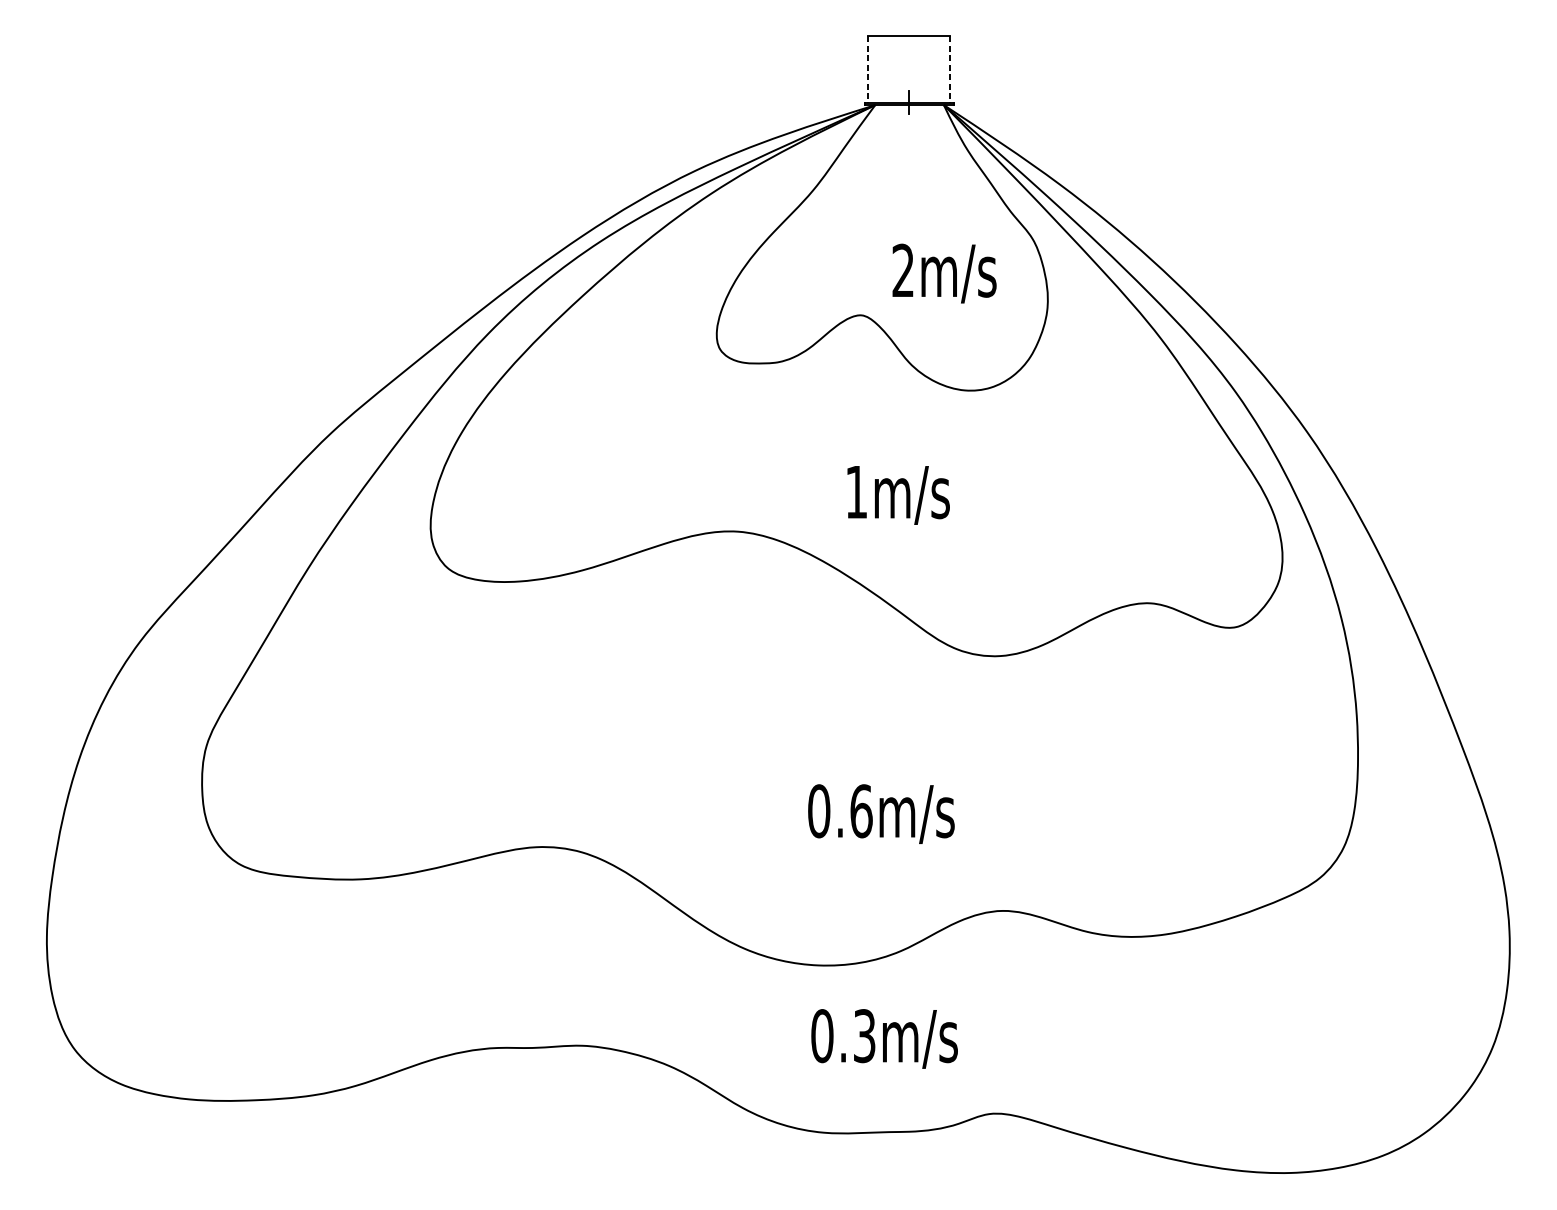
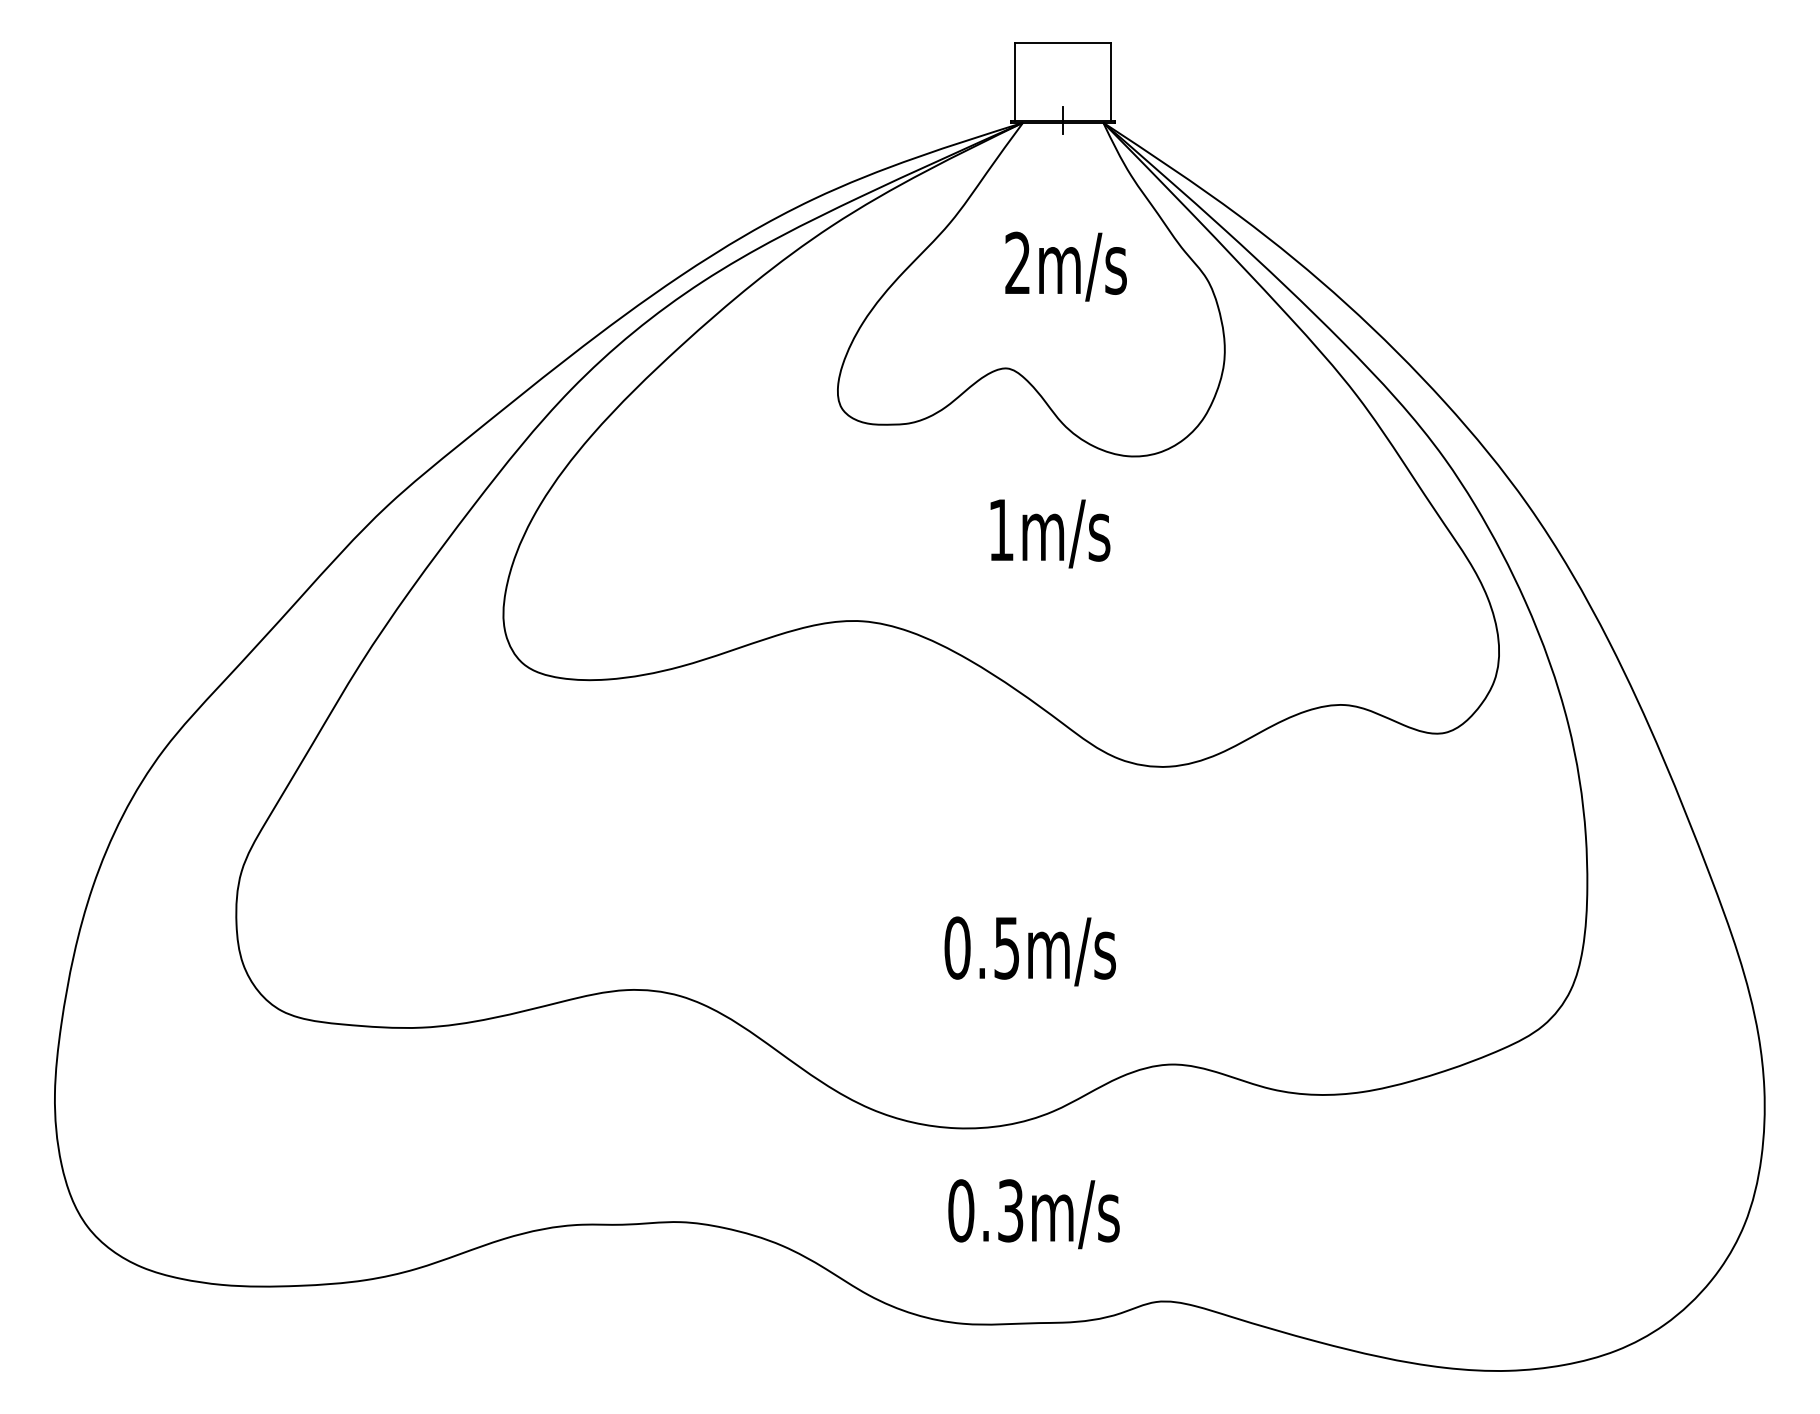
line: (868, 70) -> (1015, 82), dashed -> solid
line: (950, 70) -> (1110, 82), dashed -> solid
text: (944, 273) -> (1065, 266), moved
text: (898, 495) -> (1050, 533), moved
text: (861, 810) -> (1007, 947), 0.6m/s -> 0.5m/s

